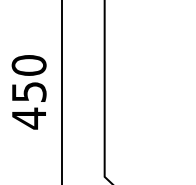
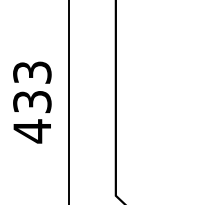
text: (29, 78) -> (32, 86), 450 -> 433

